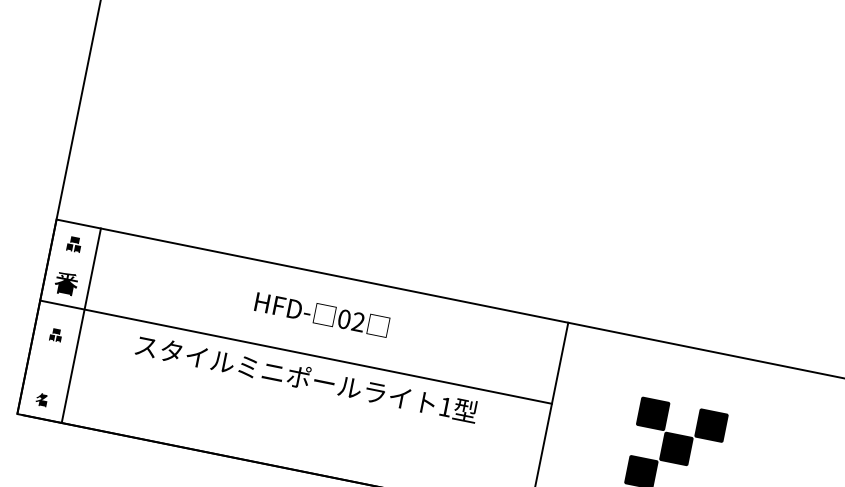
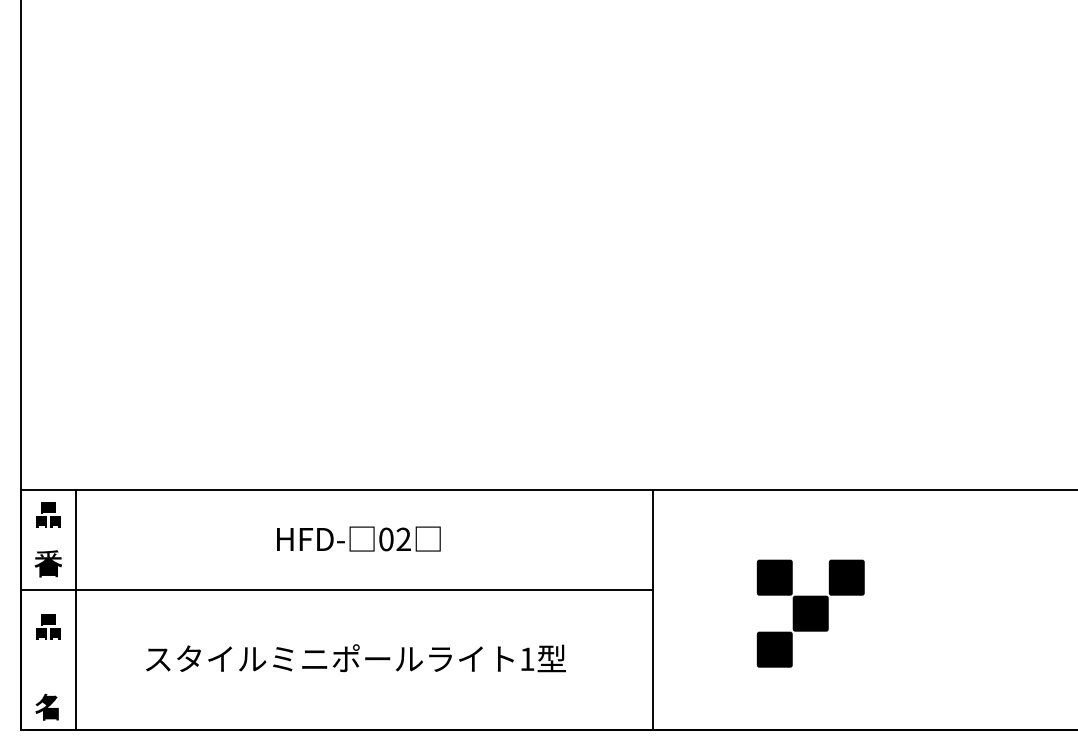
part: (74, 243) -> (48, 514), size x1.43
part: (56, 334) -> (48, 626), size x1.67
part: (306, 378) -> (355, 658), moved
part: (41, 399) -> (46, 706), size x1.67

